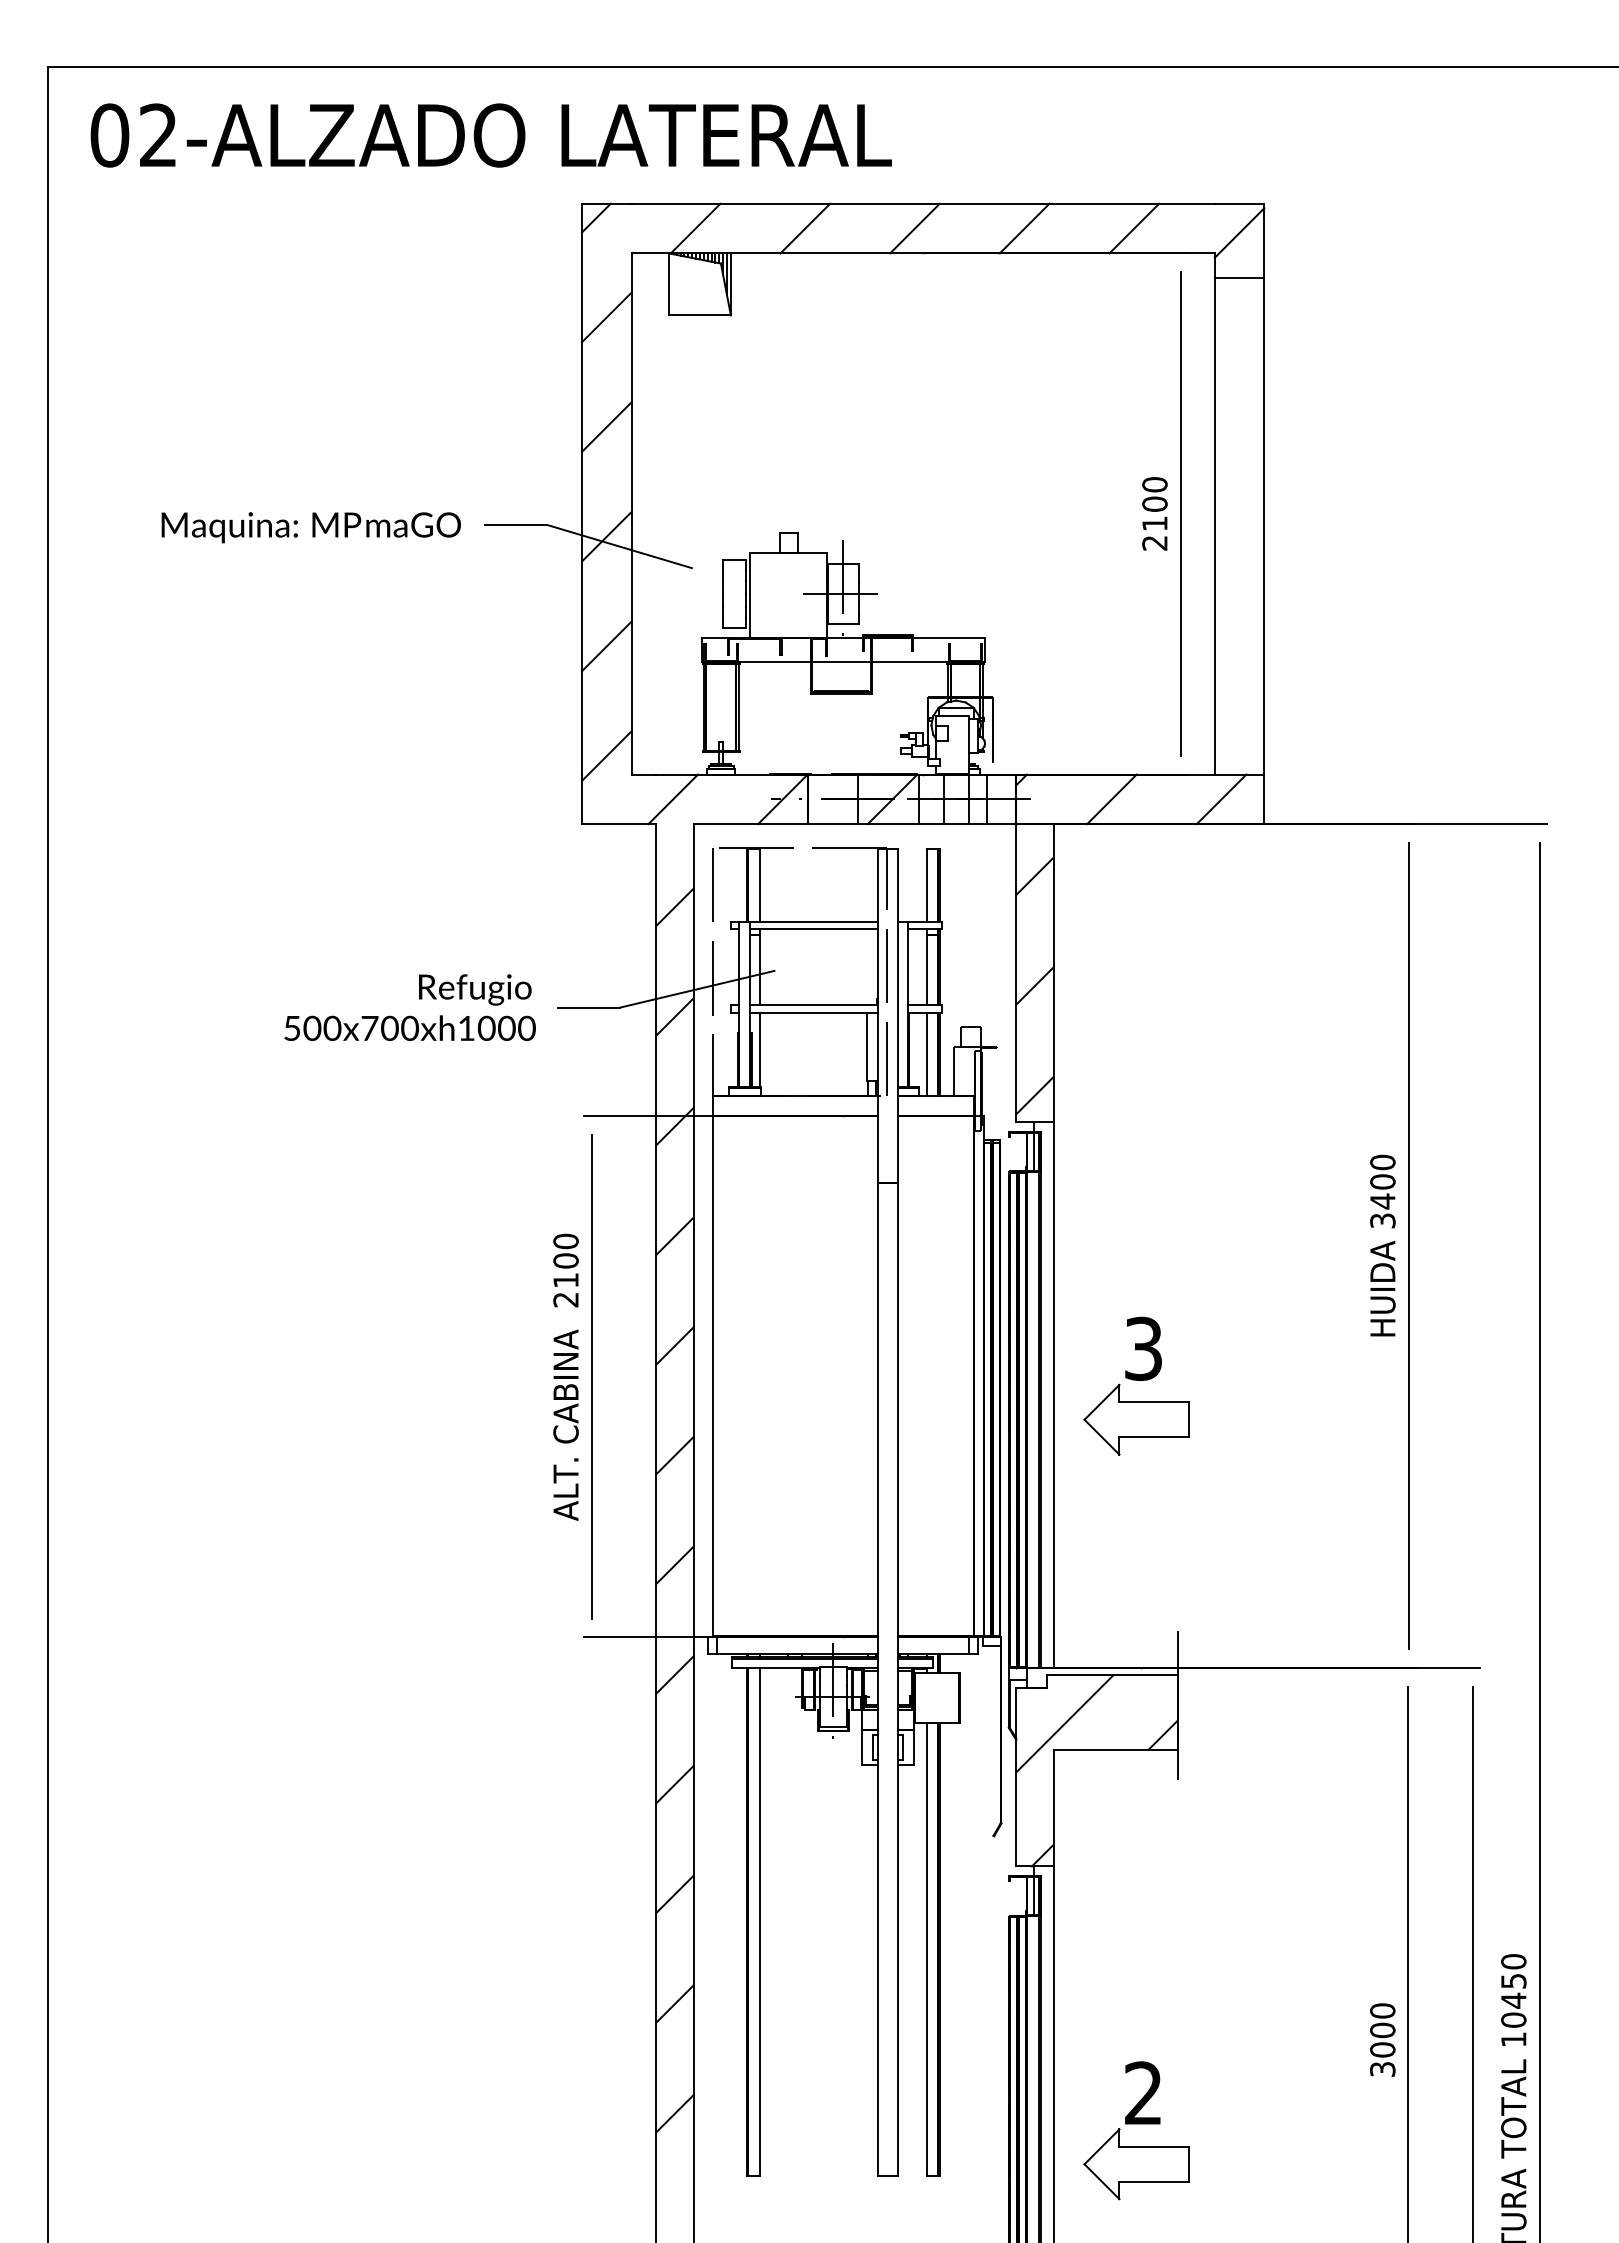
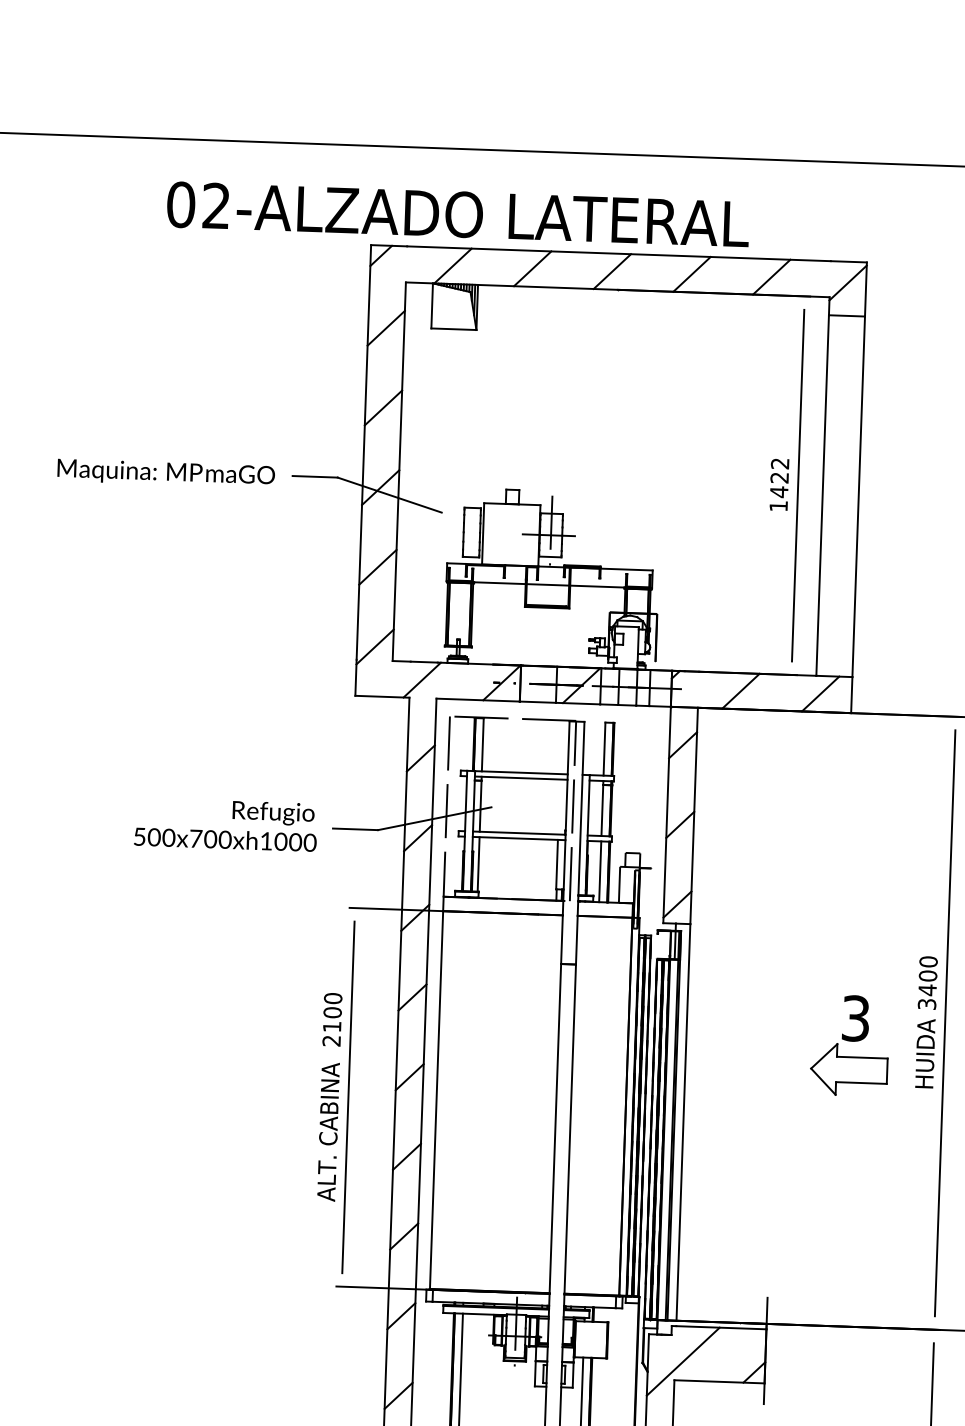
text: (490, 135) -> (457, 214), moved
text: (1154, 513) -> (779, 484), 2100 -> 1422
part: (1136, 1385) -> (849, 1044), moved

